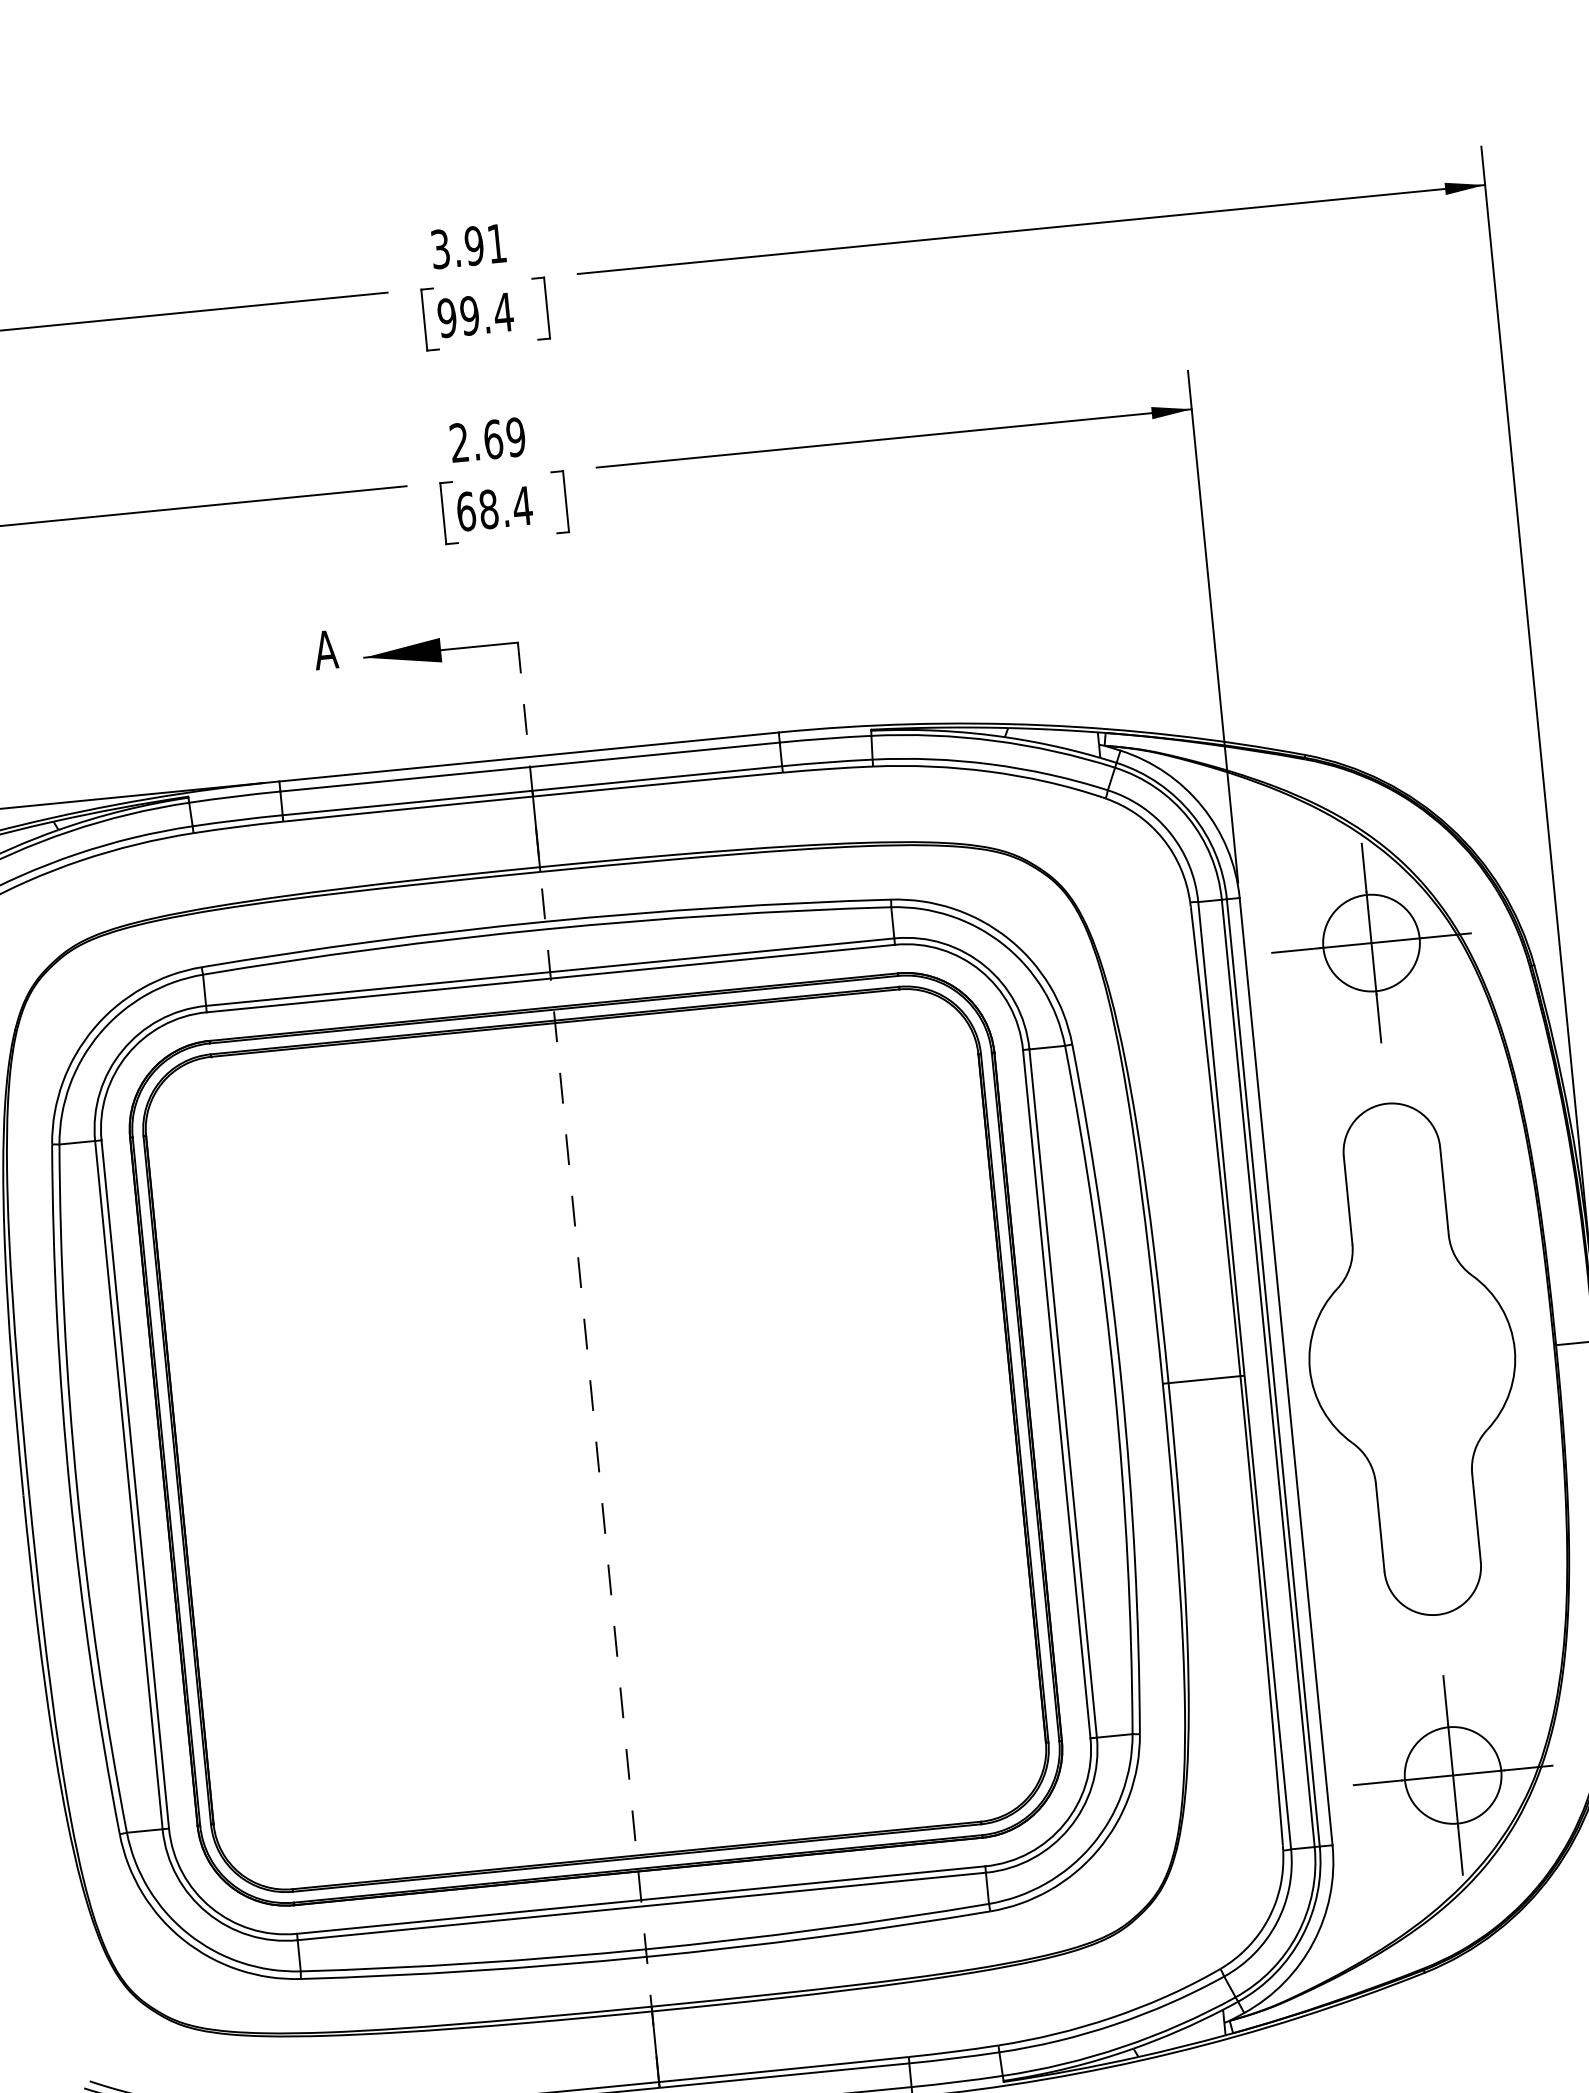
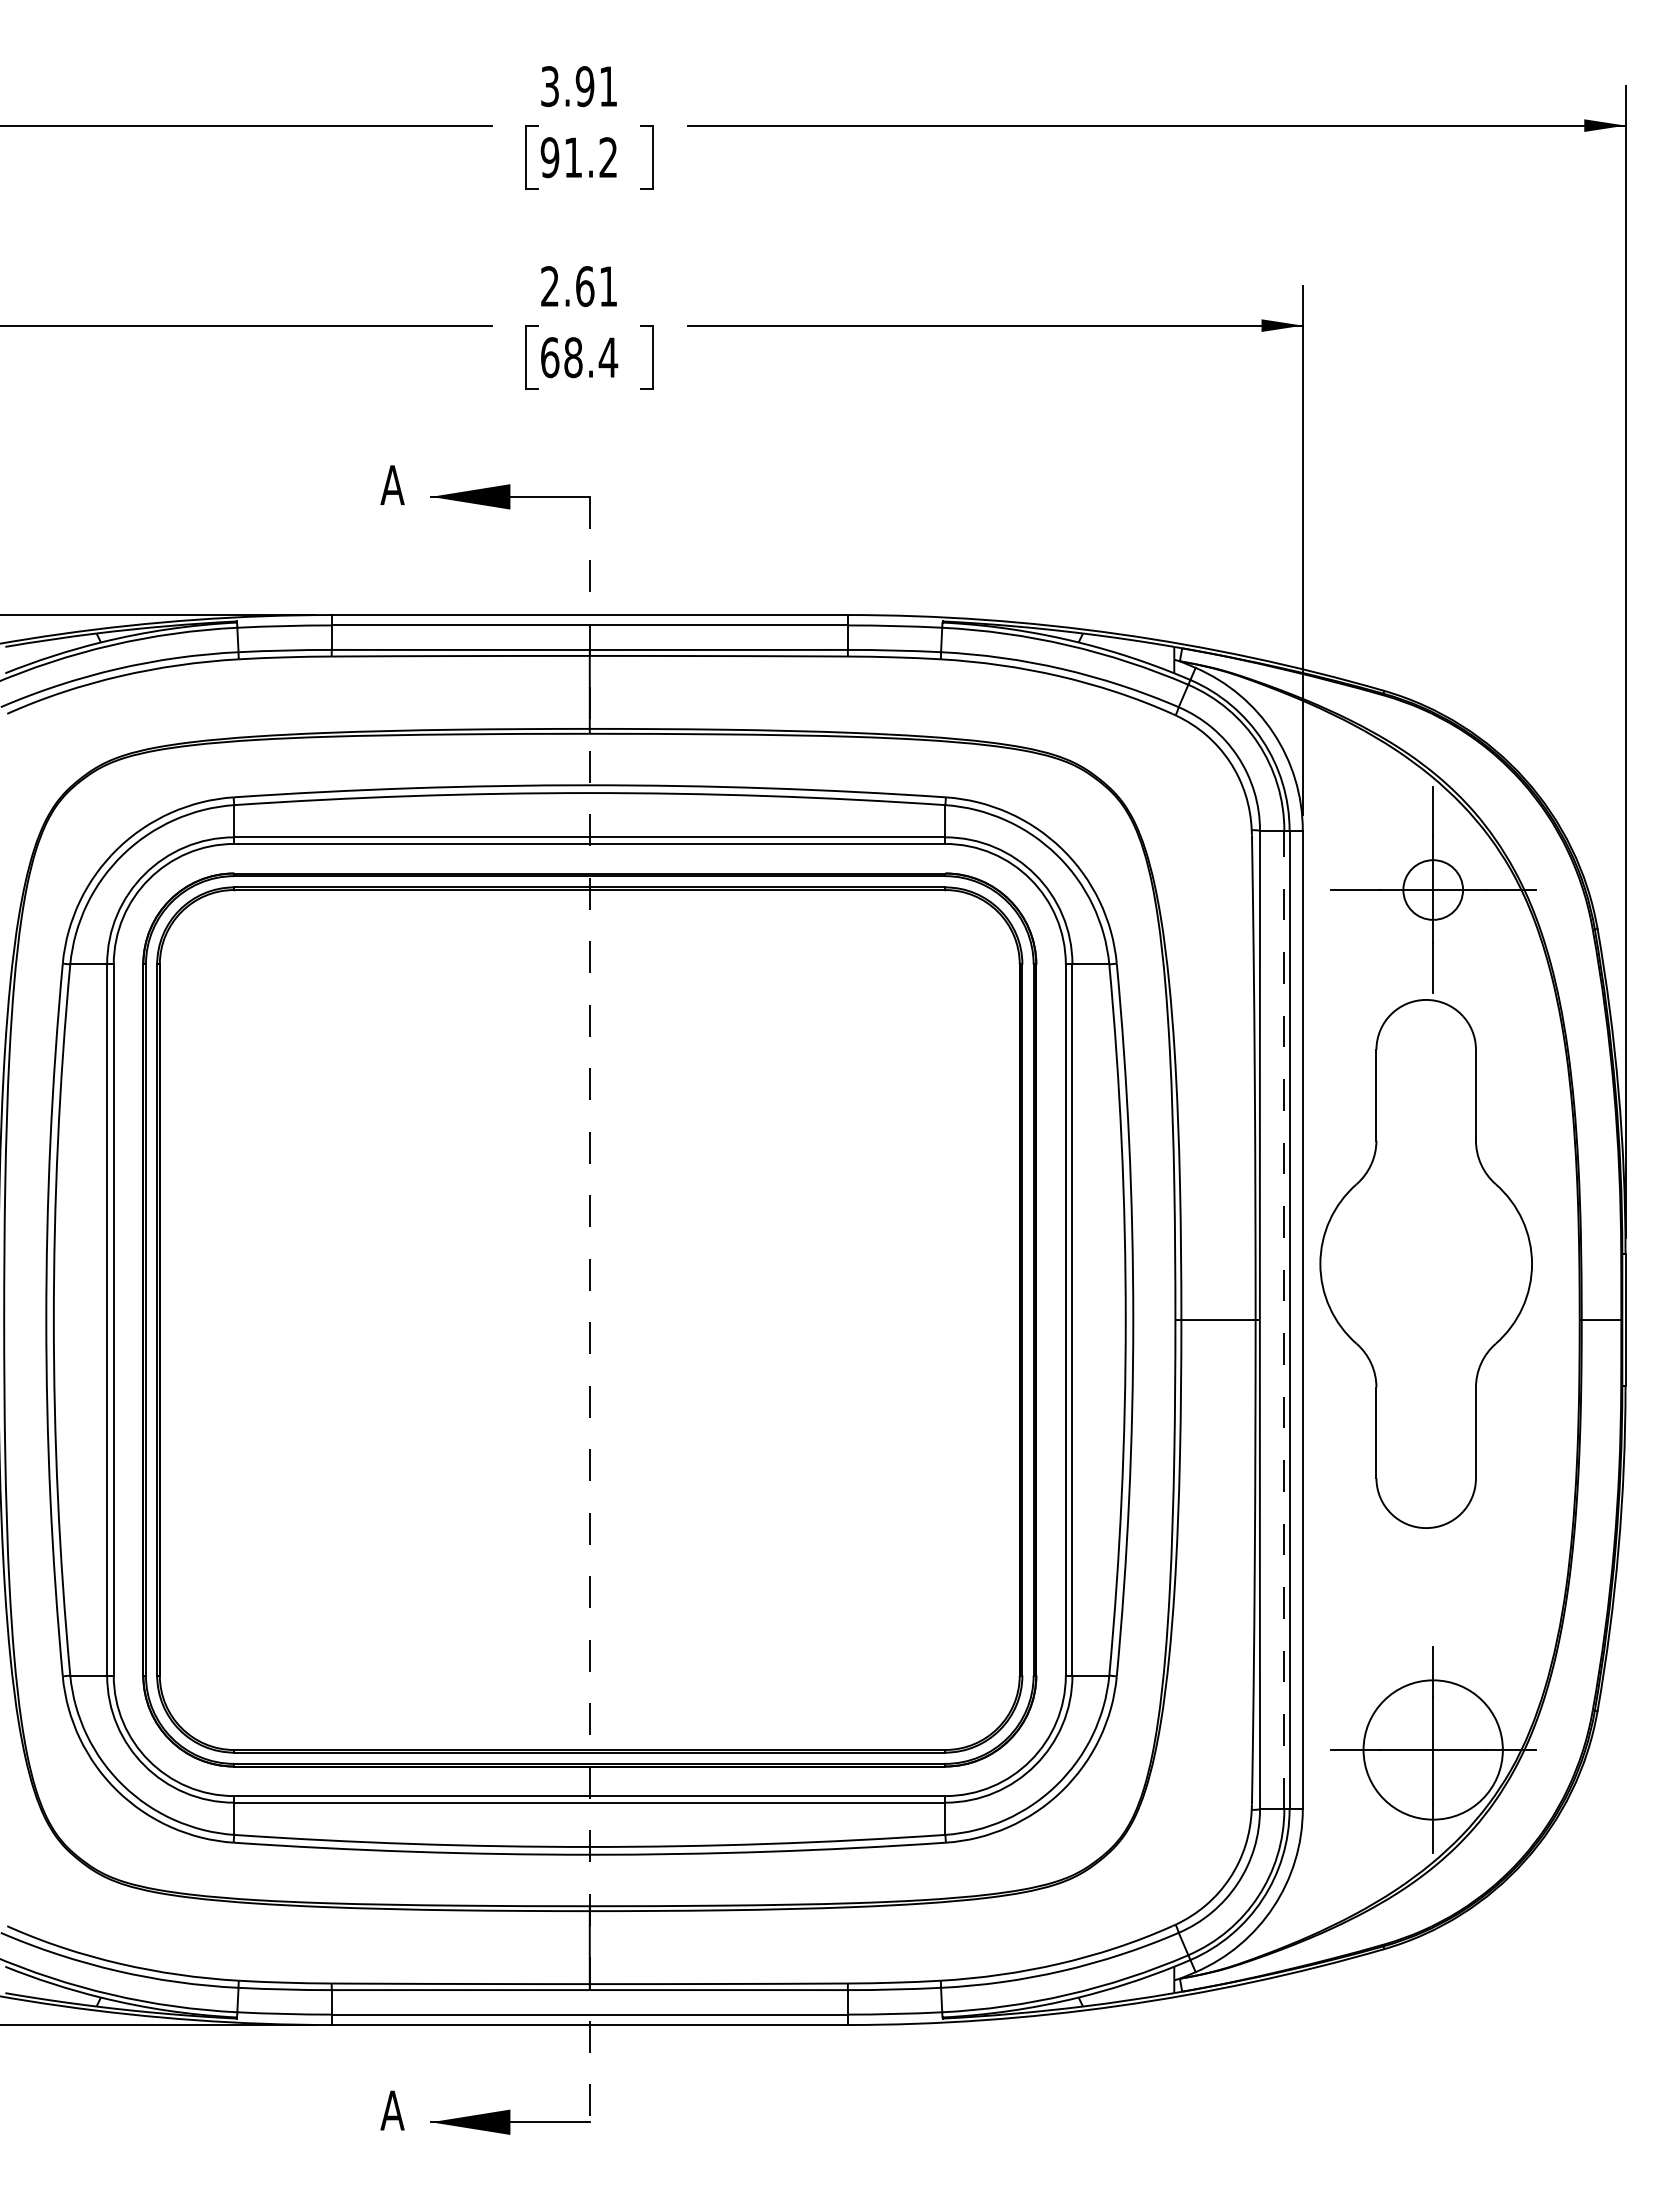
text: (487, 313) -> (591, 157), 99.4 -> 91.2
text: (516, 437) -> (608, 286), 2.69 -> 2.61
circle: (1370, 942) -> (1432, 889), size x0.6
part: (1411, 1358) -> (1425, 1263), moved
line: (1268, 1372) -> (1284, 1319), solid -> dashed
circle: (1452, 1775) -> (1432, 1749), size x1.4

